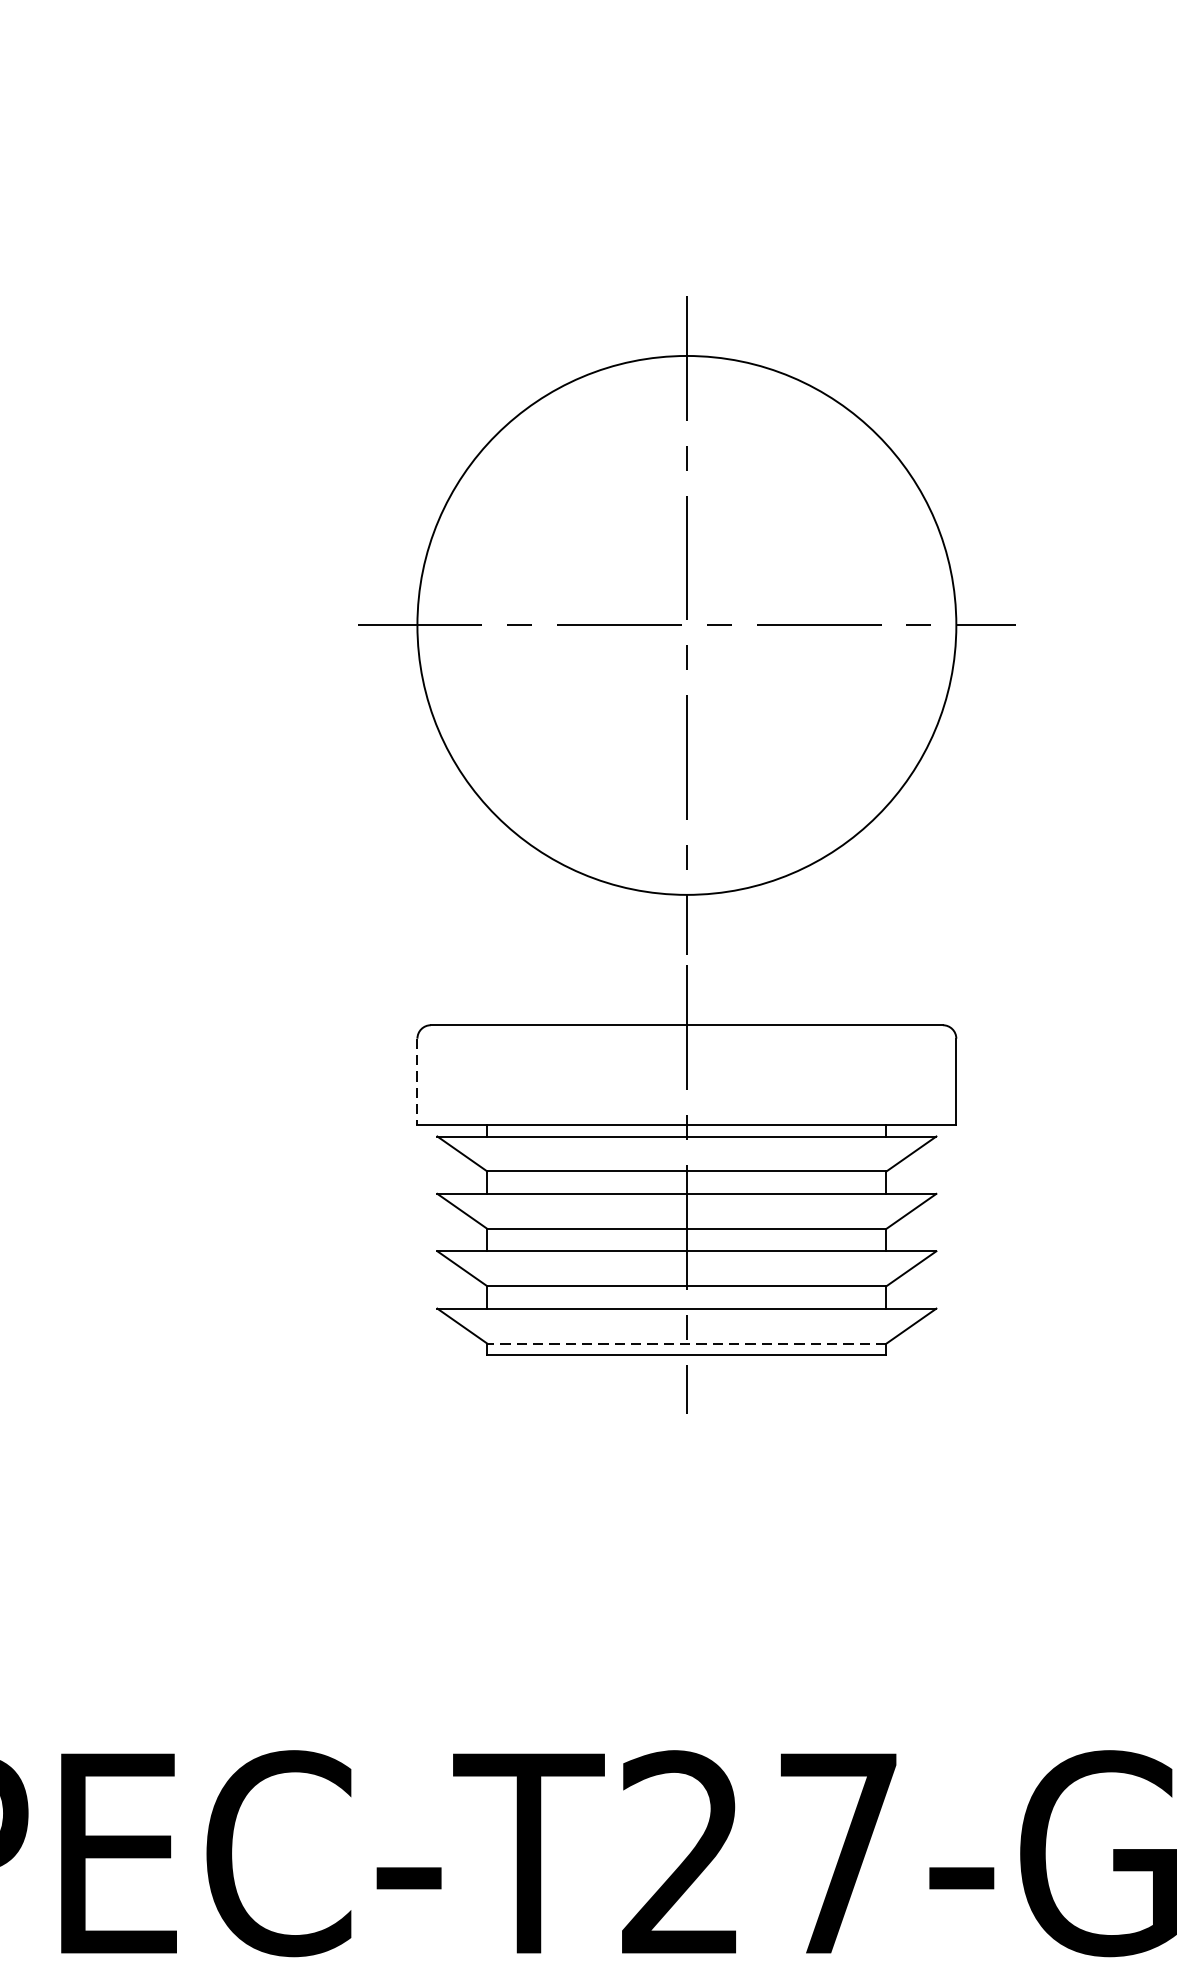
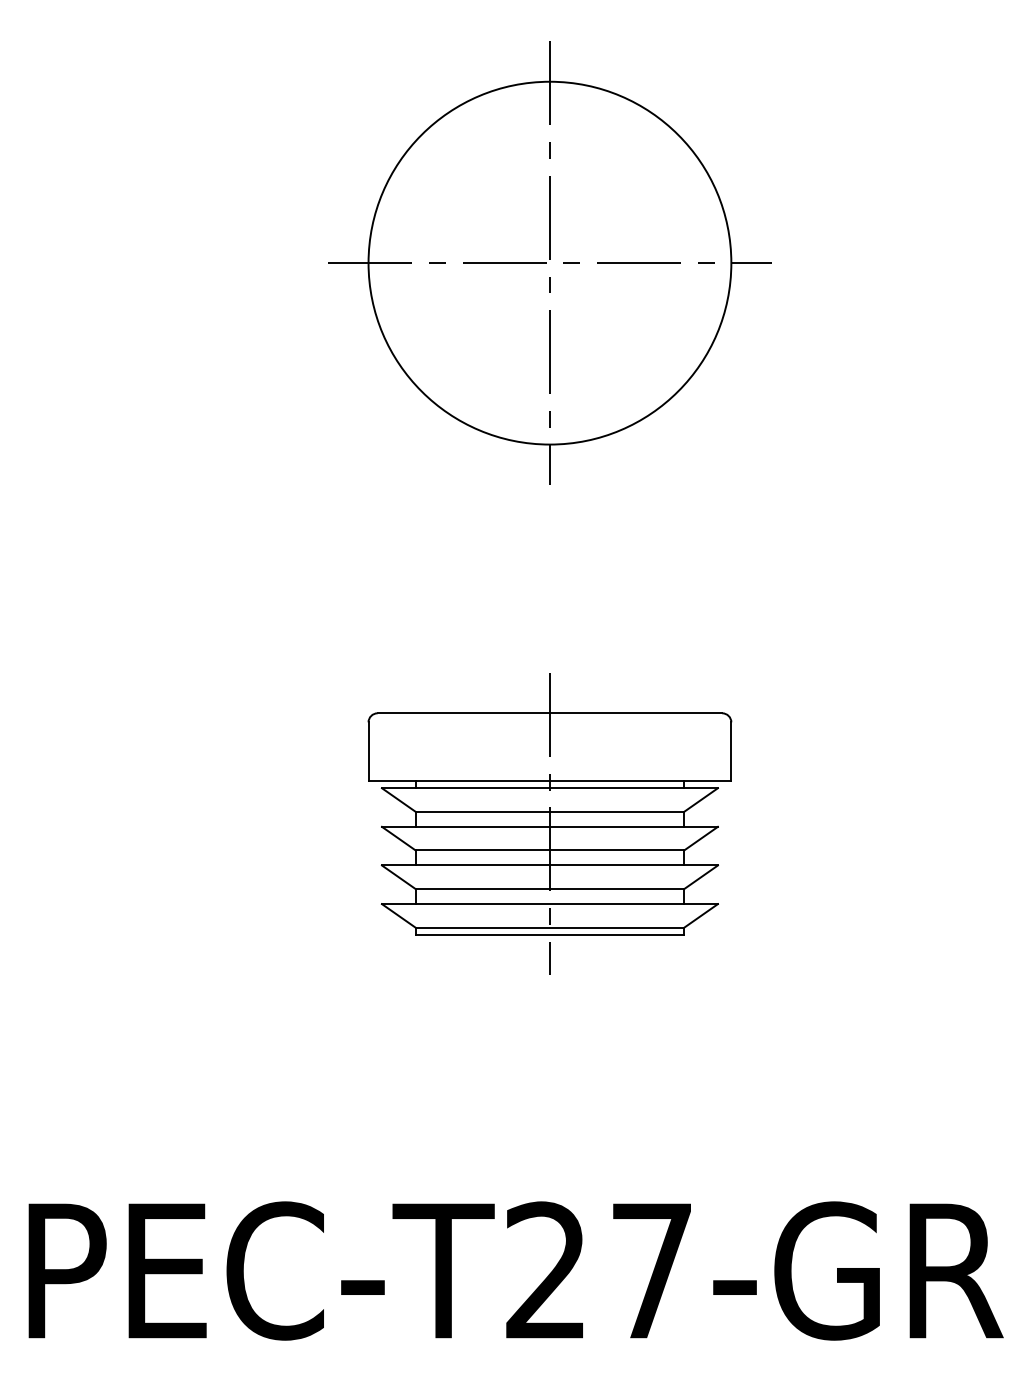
part: (686, 624) -> (549, 262), moved
line: (417, 1081) -> (368, 751), dashed -> solid
line: (686, 1343) -> (549, 927), dashed -> solid

